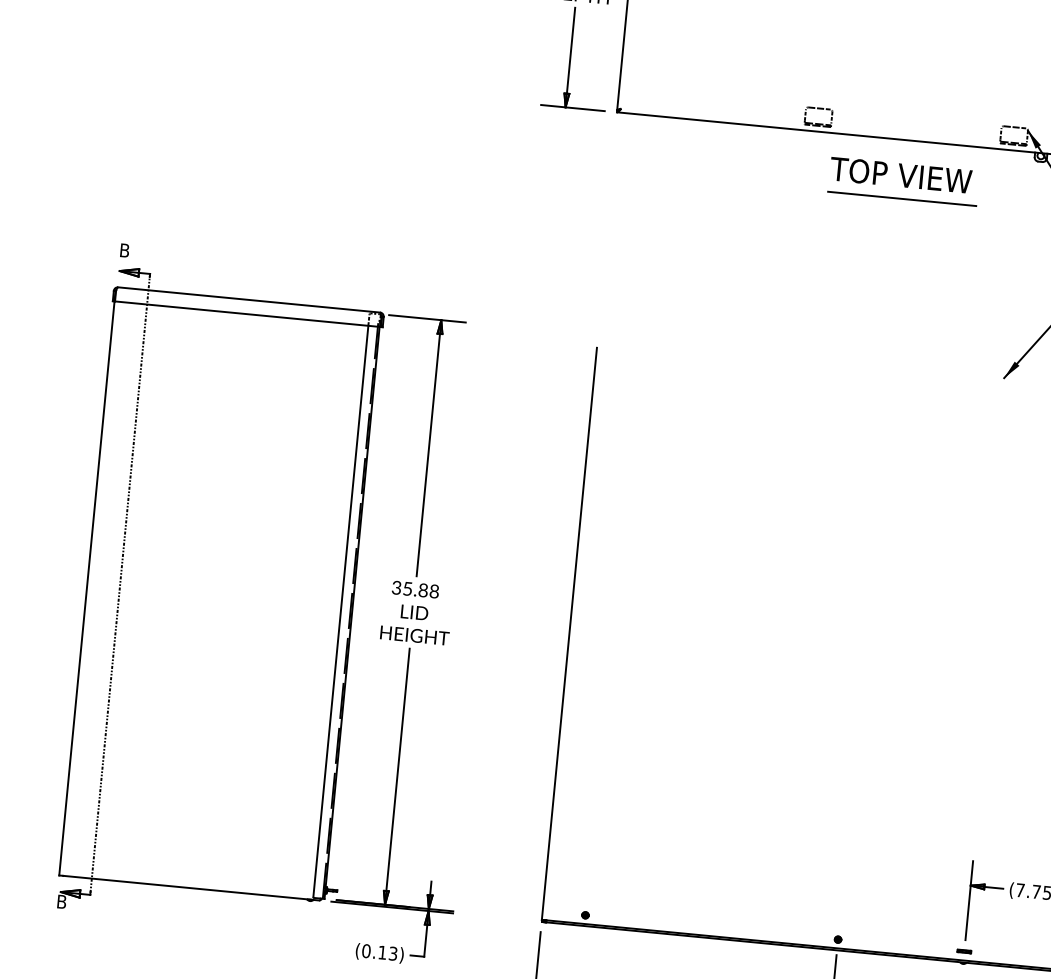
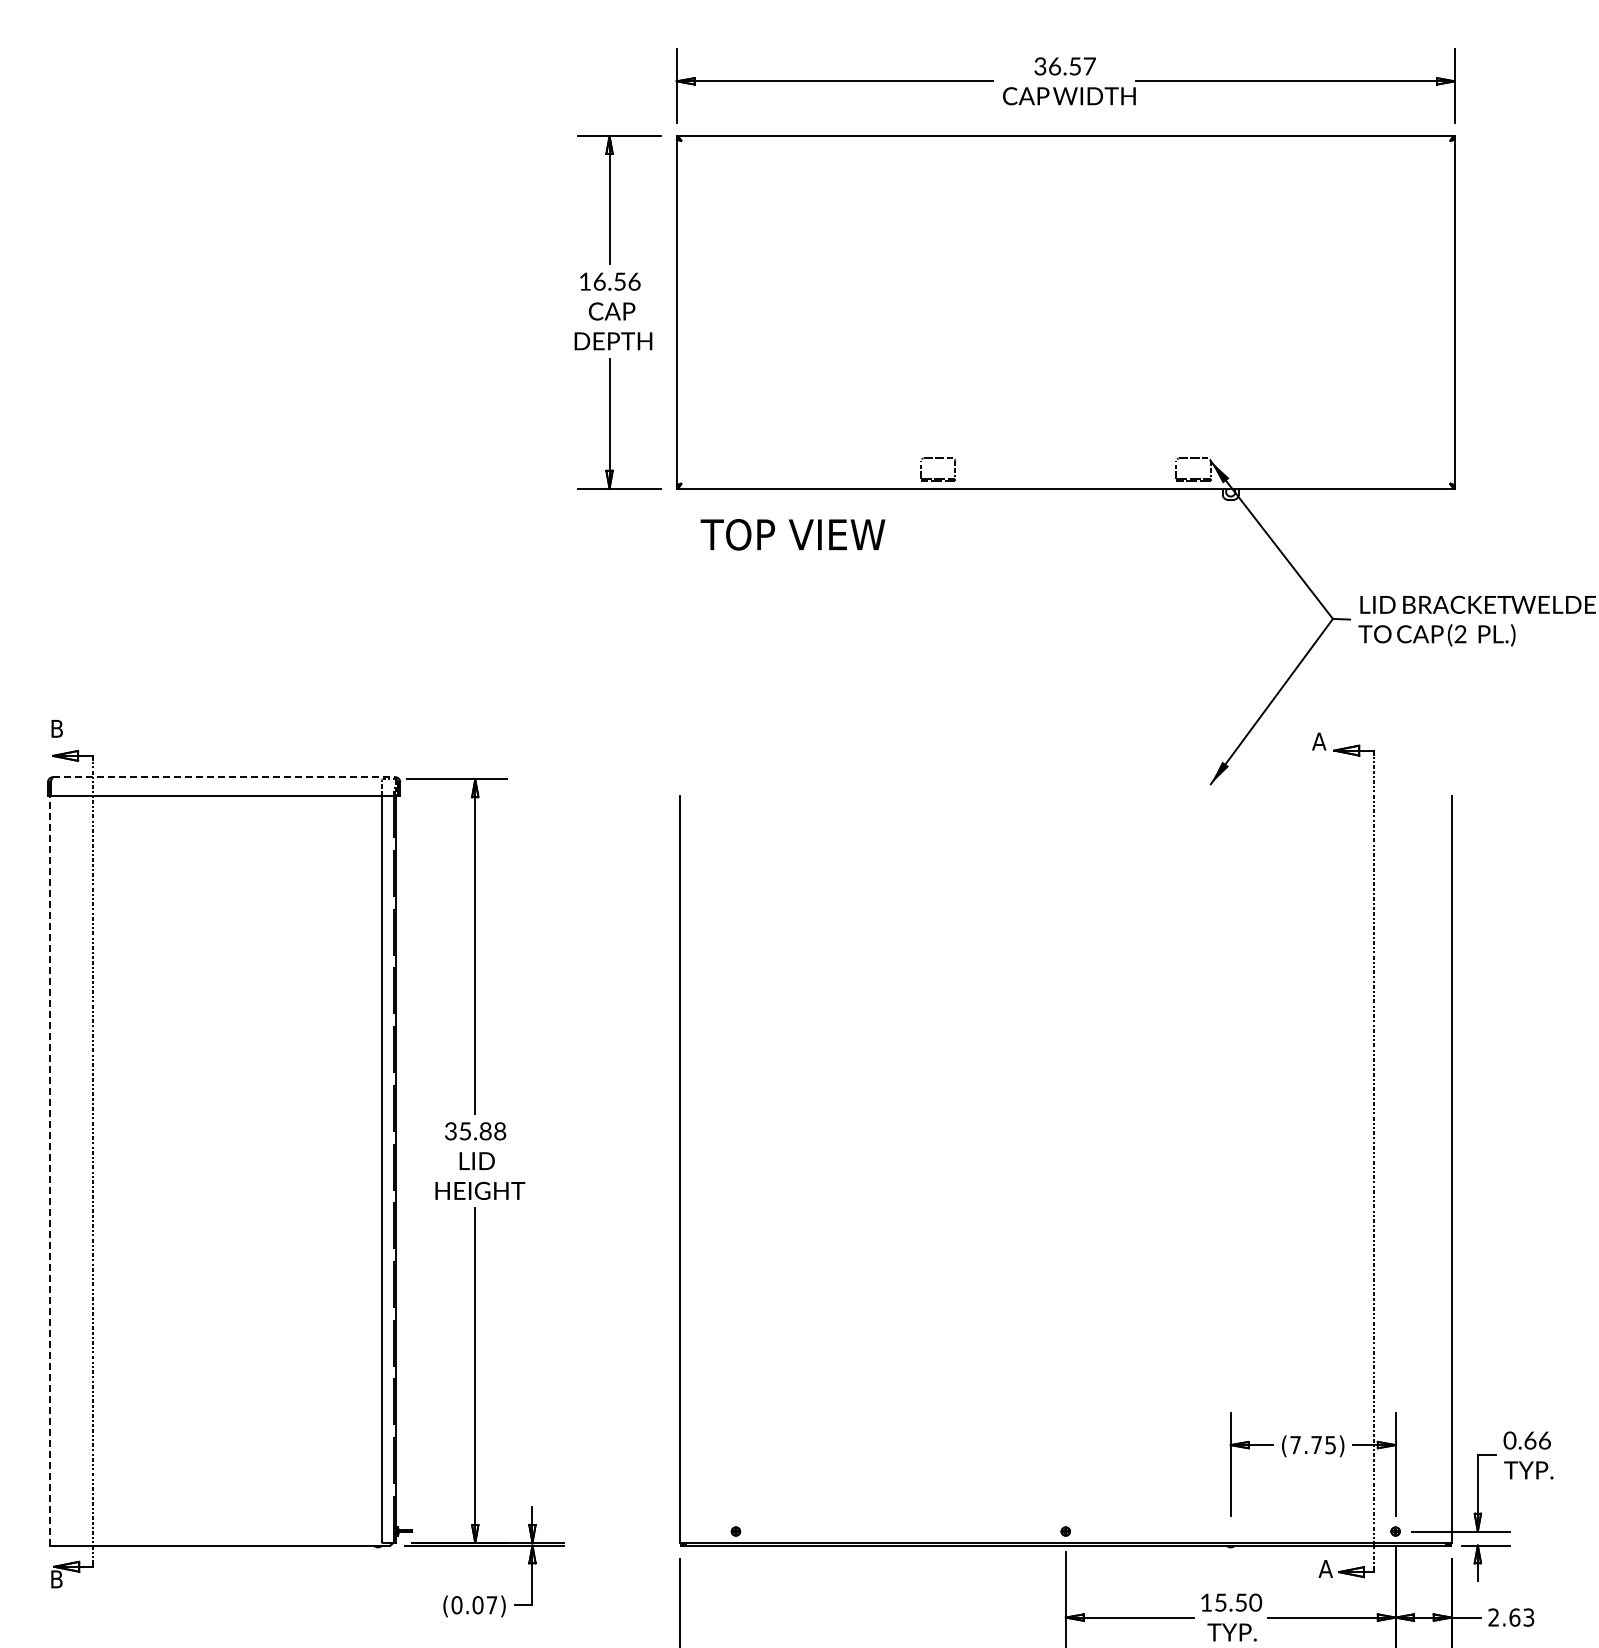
text: (900, 175) -> (792, 534), moved
line: (902, 198) -> (1056, 564), removed
line: (249, 300) -> (224, 777), solid -> dashed
line: (87, 588) -> (50, 1170), solid -> dashed
part: (964, 950) -> (1230, 1530), removed
text: (387, 953) -> (484, 1605), (0.13) -> (0.07)

